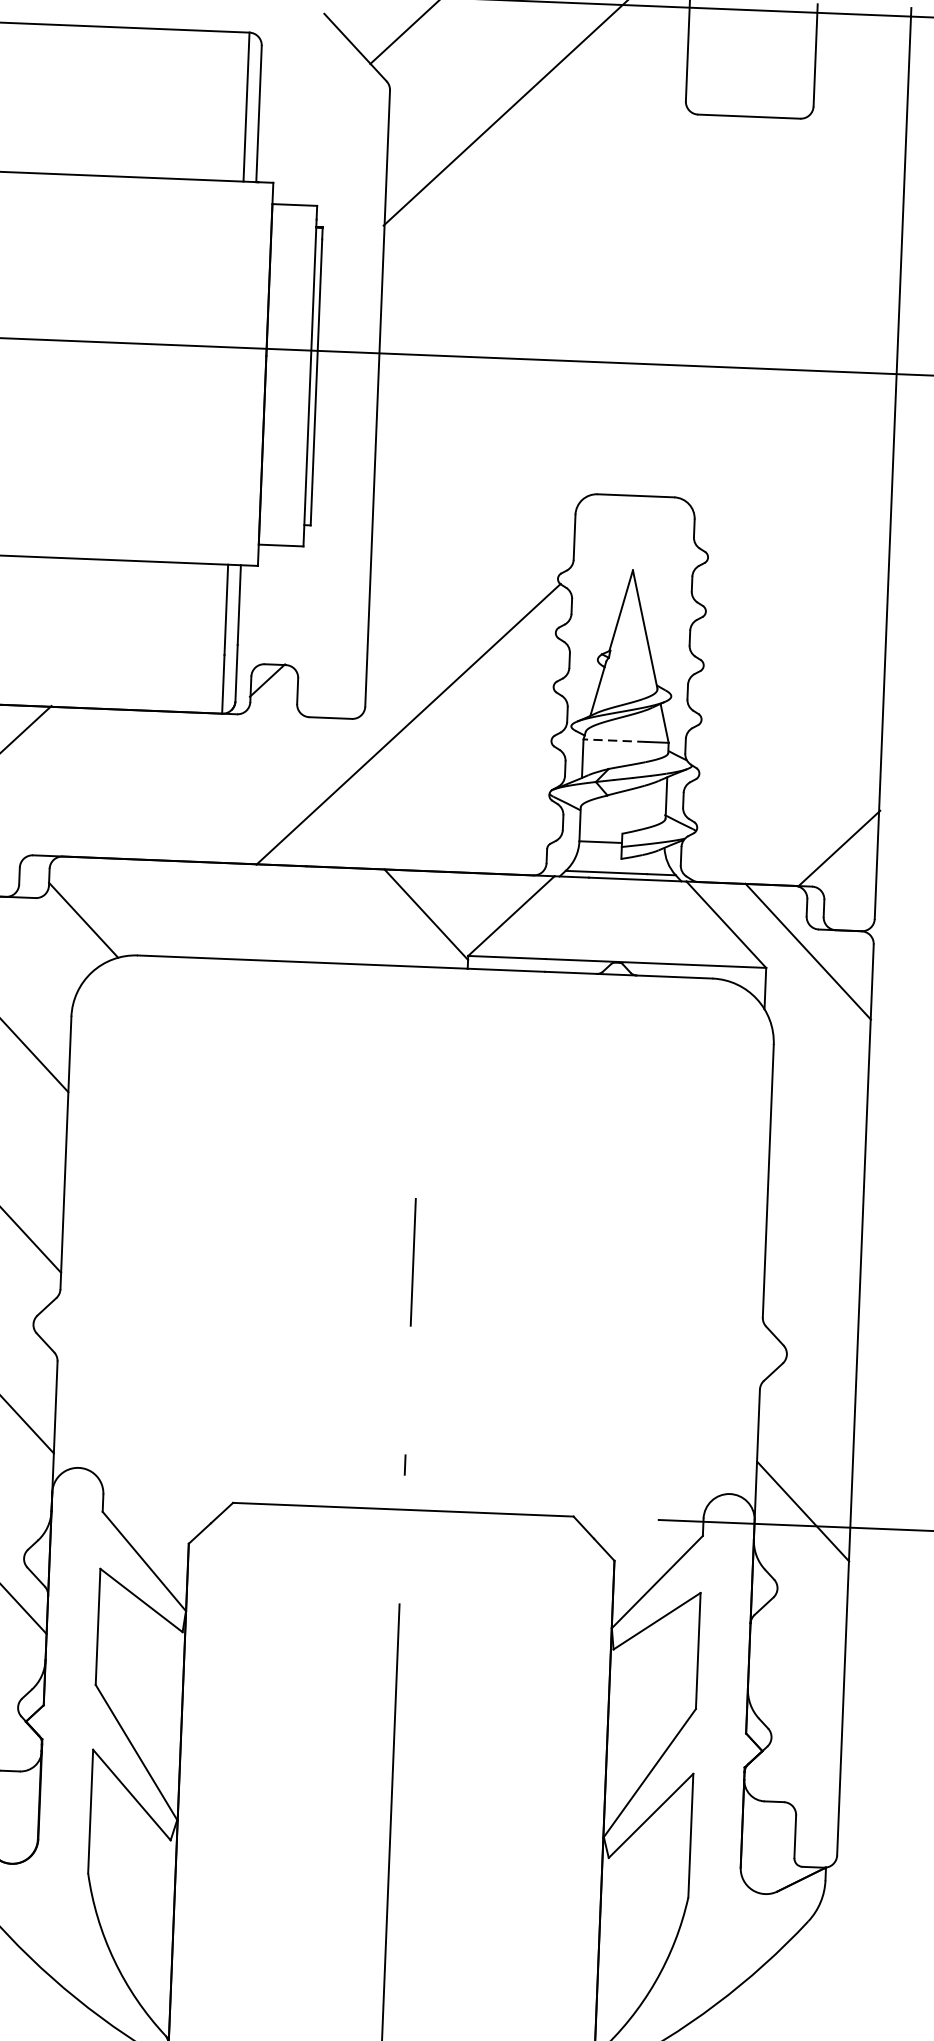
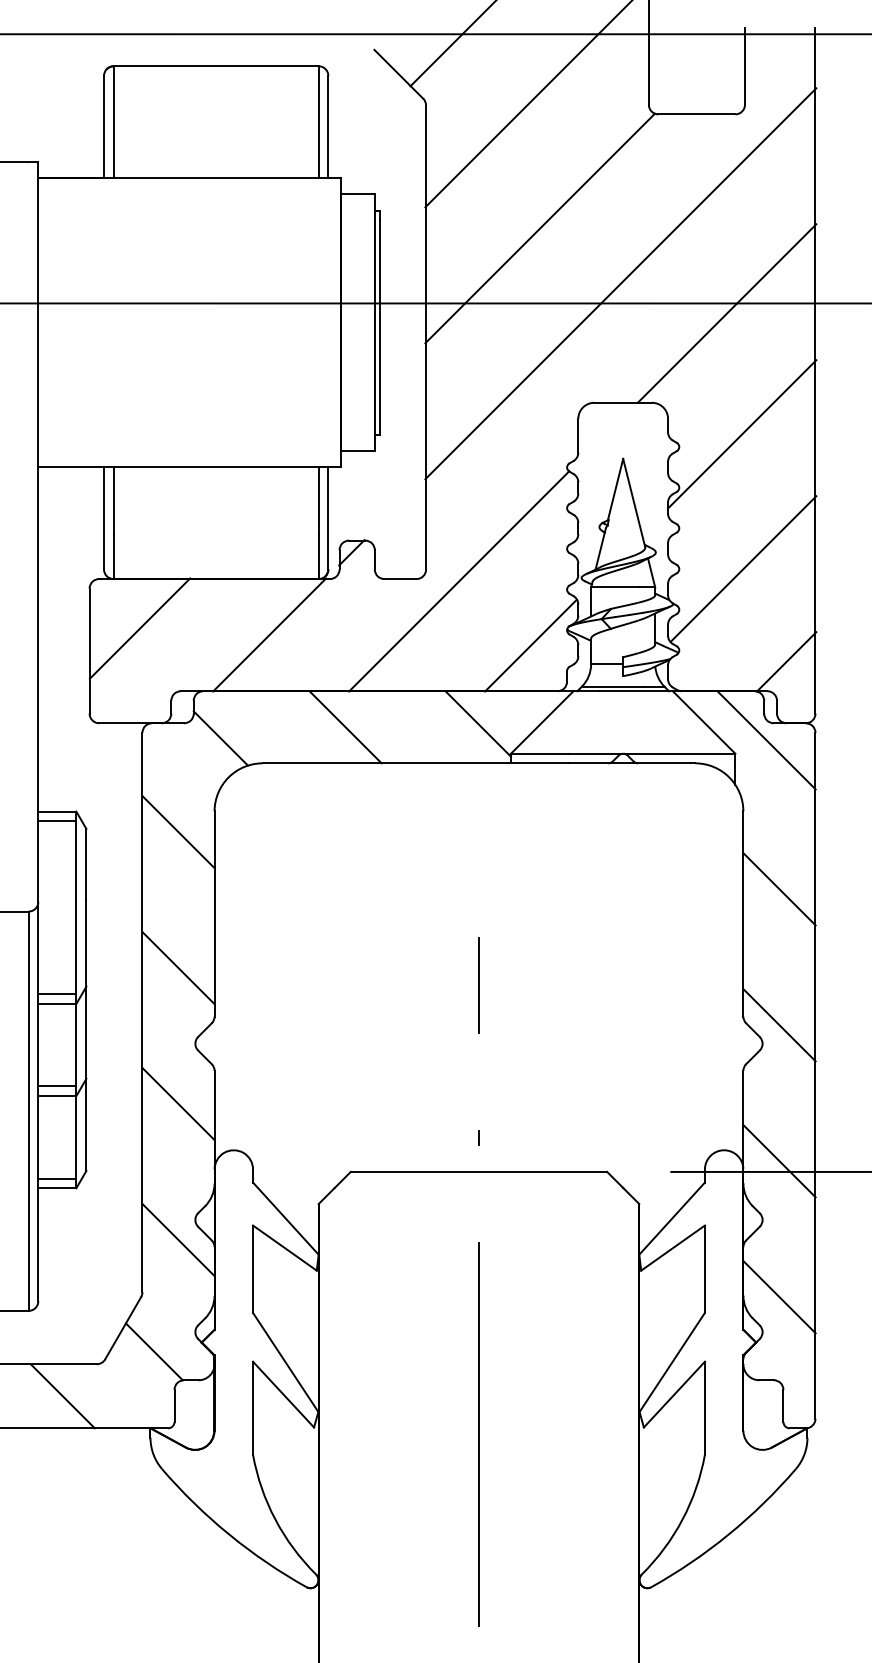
line: (534, 259) -> (539, 228), added
line: (638, 337) -> (620, 283), added
line: (779, 382) -> (727, 313), added
line: (792, 542) -> (742, 433), added
line: (786, 722) -> (743, 568), added
line: (614, 740) -> (614, 587), dashed -> solid
line: (153, 784) -> (269, 634), added
line: (499, 813) -> (530, 645), added
line: (249, 912) -> (345, 727), added
line: (817, 1150) -> (779, 889), added
line: (810, 1331) -> (779, 1025), added
line: (795, 1692) -> (779, 1297), added

